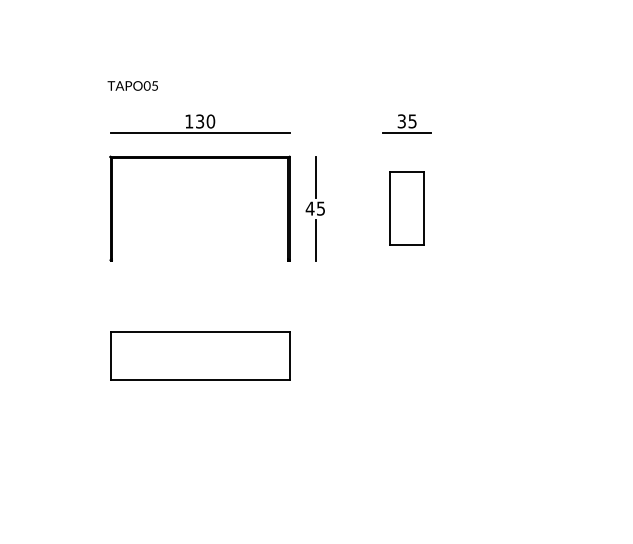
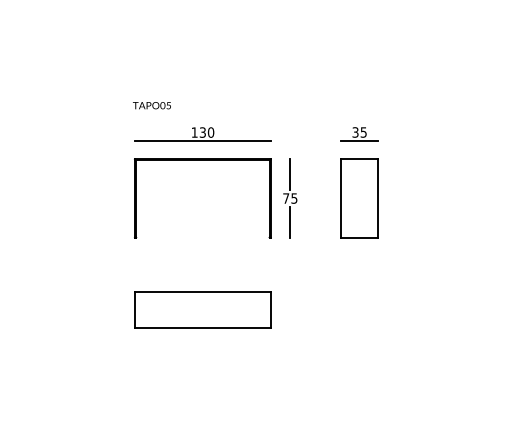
text: (309, 208) -> (285, 198), 45 -> 75
part: (407, 208) -> (359, 198), size x1.43

